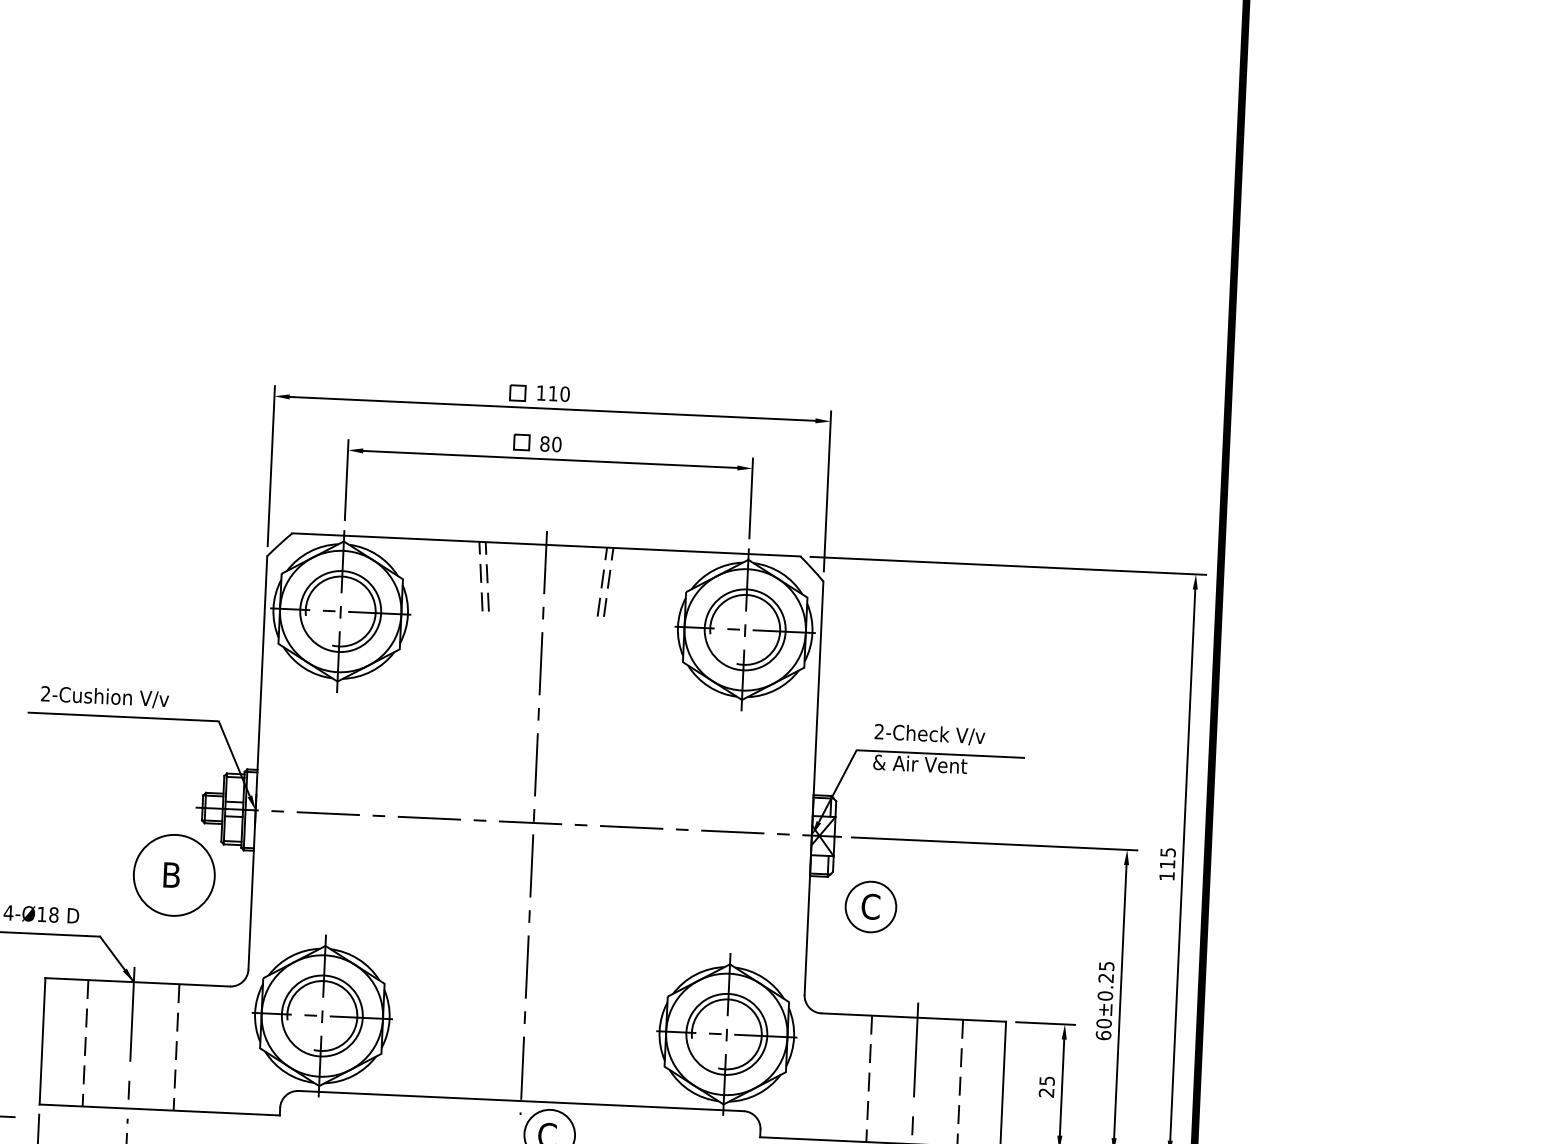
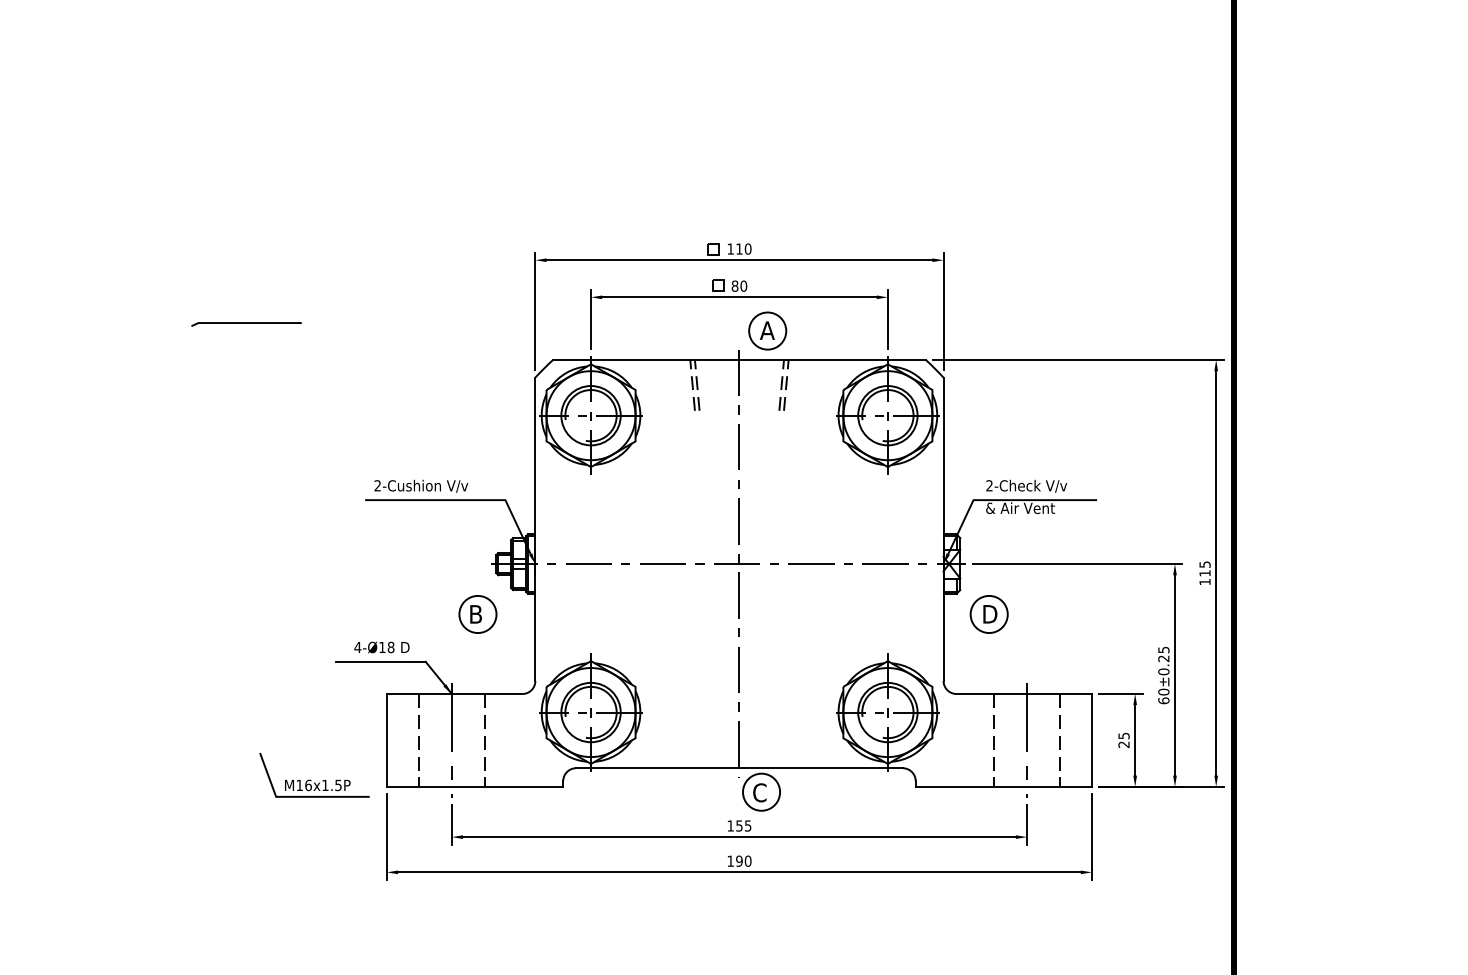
part: (586, 506) -> (767, 330), added
circle: (173, 875) -> (477, 614), size x0.62
text: (871, 905) -> (989, 613), C -> D

